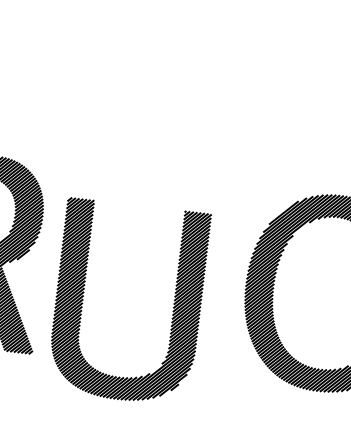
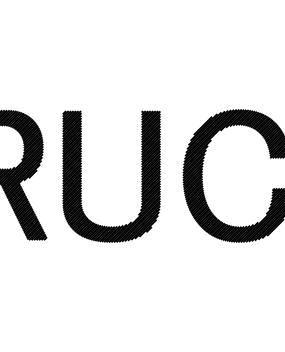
part: (83, 296) -> (81, 176), moved

